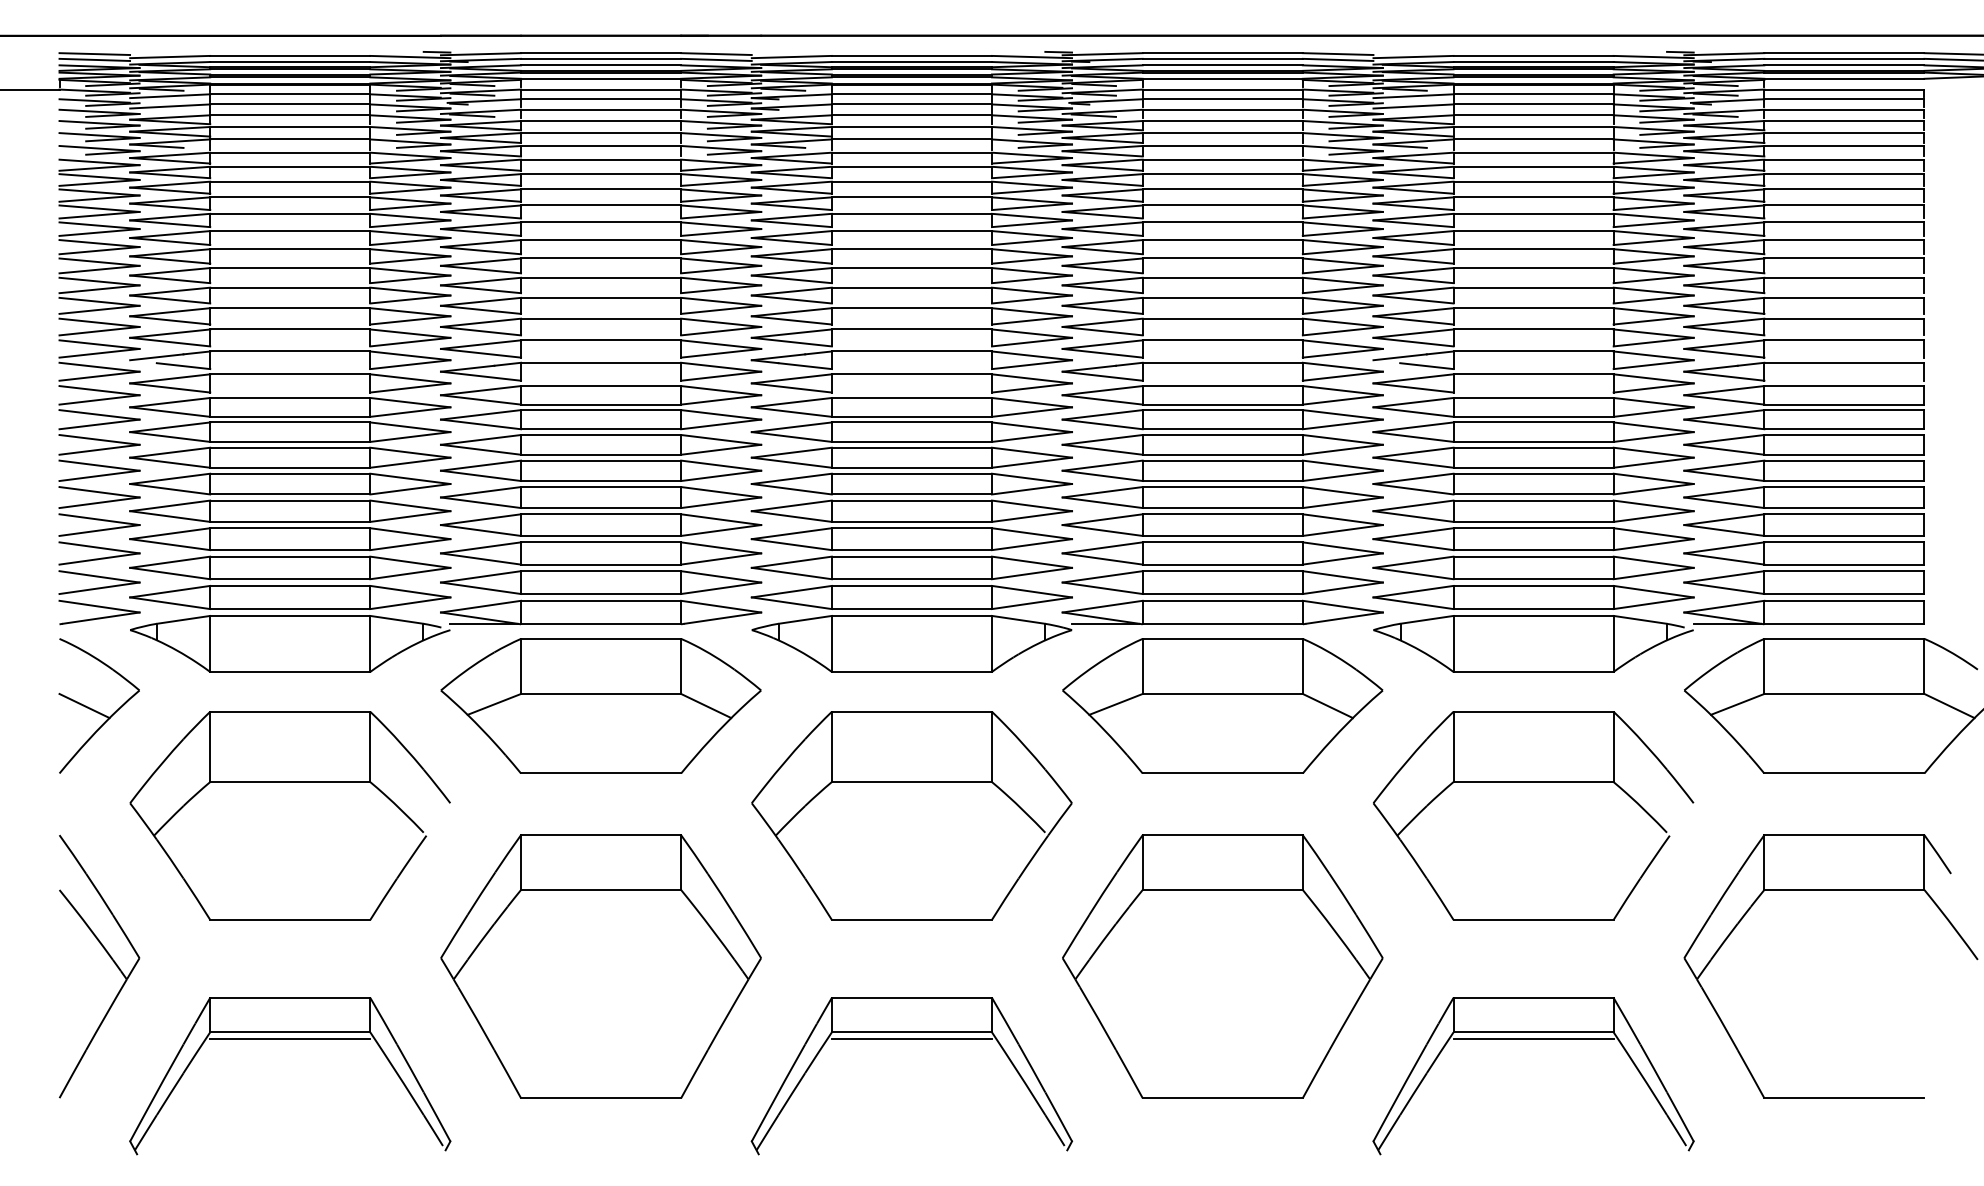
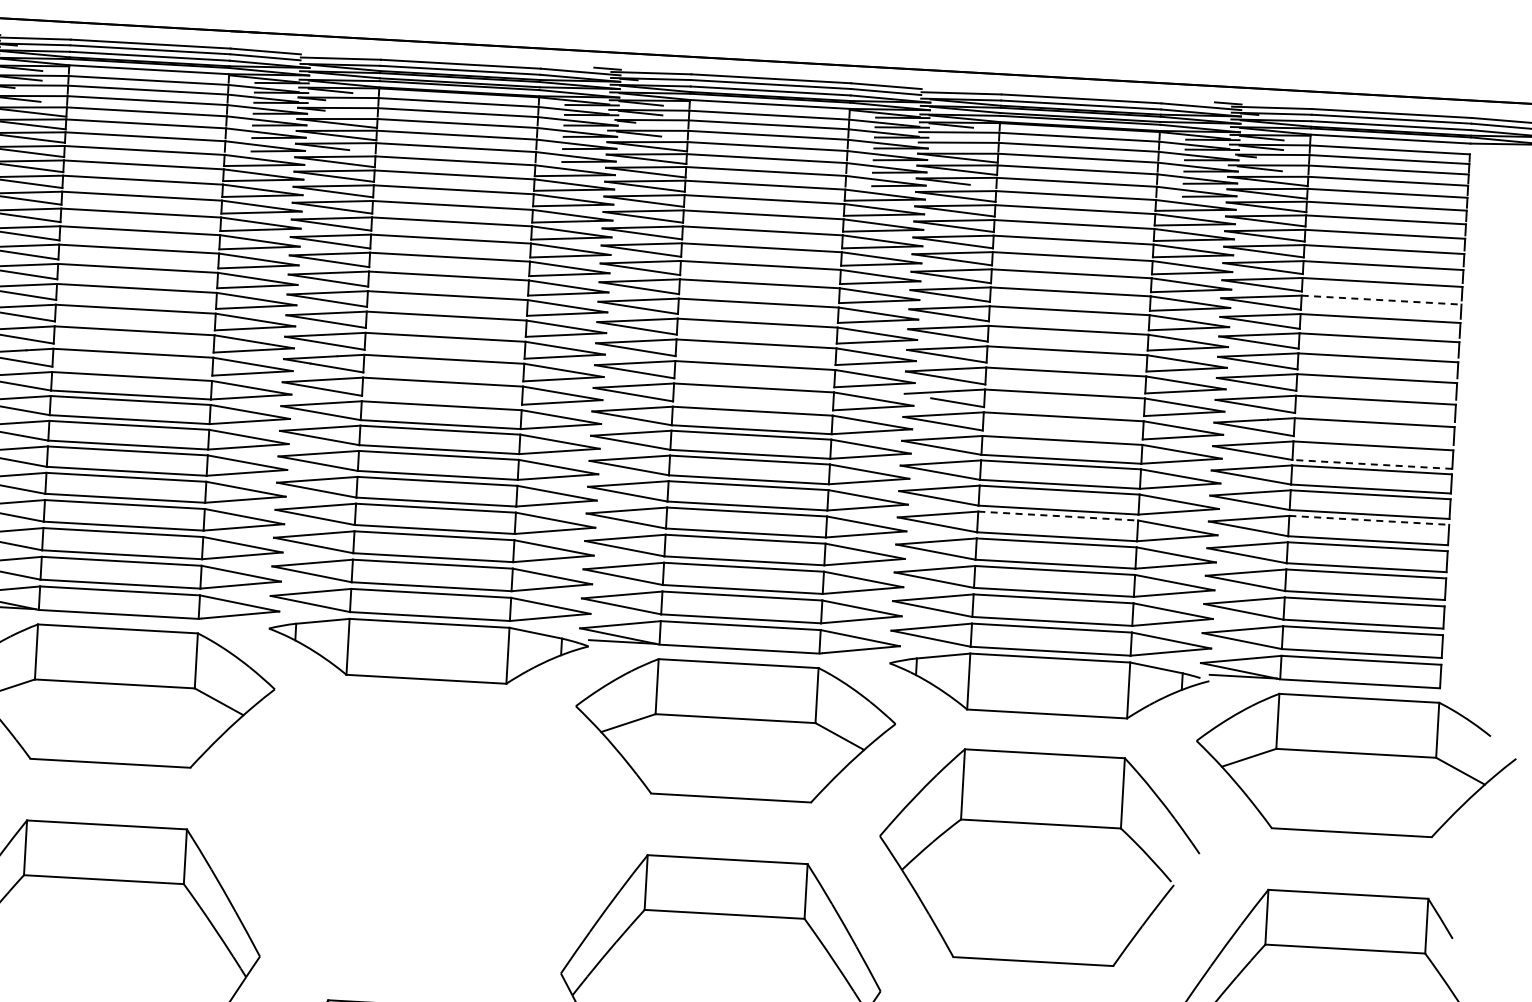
line: (1844, 240) -> (1381, 300), solid -> dashed
line: (1843, 404) -> (1371, 464), solid -> dashed
line: (1844, 460) -> (1369, 520), solid -> dashed
line: (1534, 473) -> (1059, 515), solid -> dashed
part: (911, 815) -> (418, 822), removed

